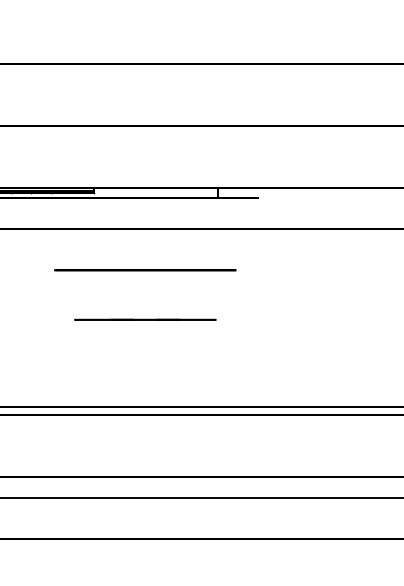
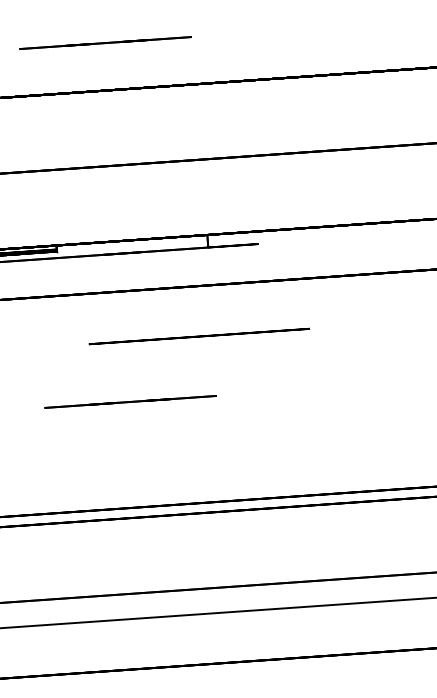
line: (145, 24) -> (105, 42), added
circle: (145, 270) -> (199, 336), moved

